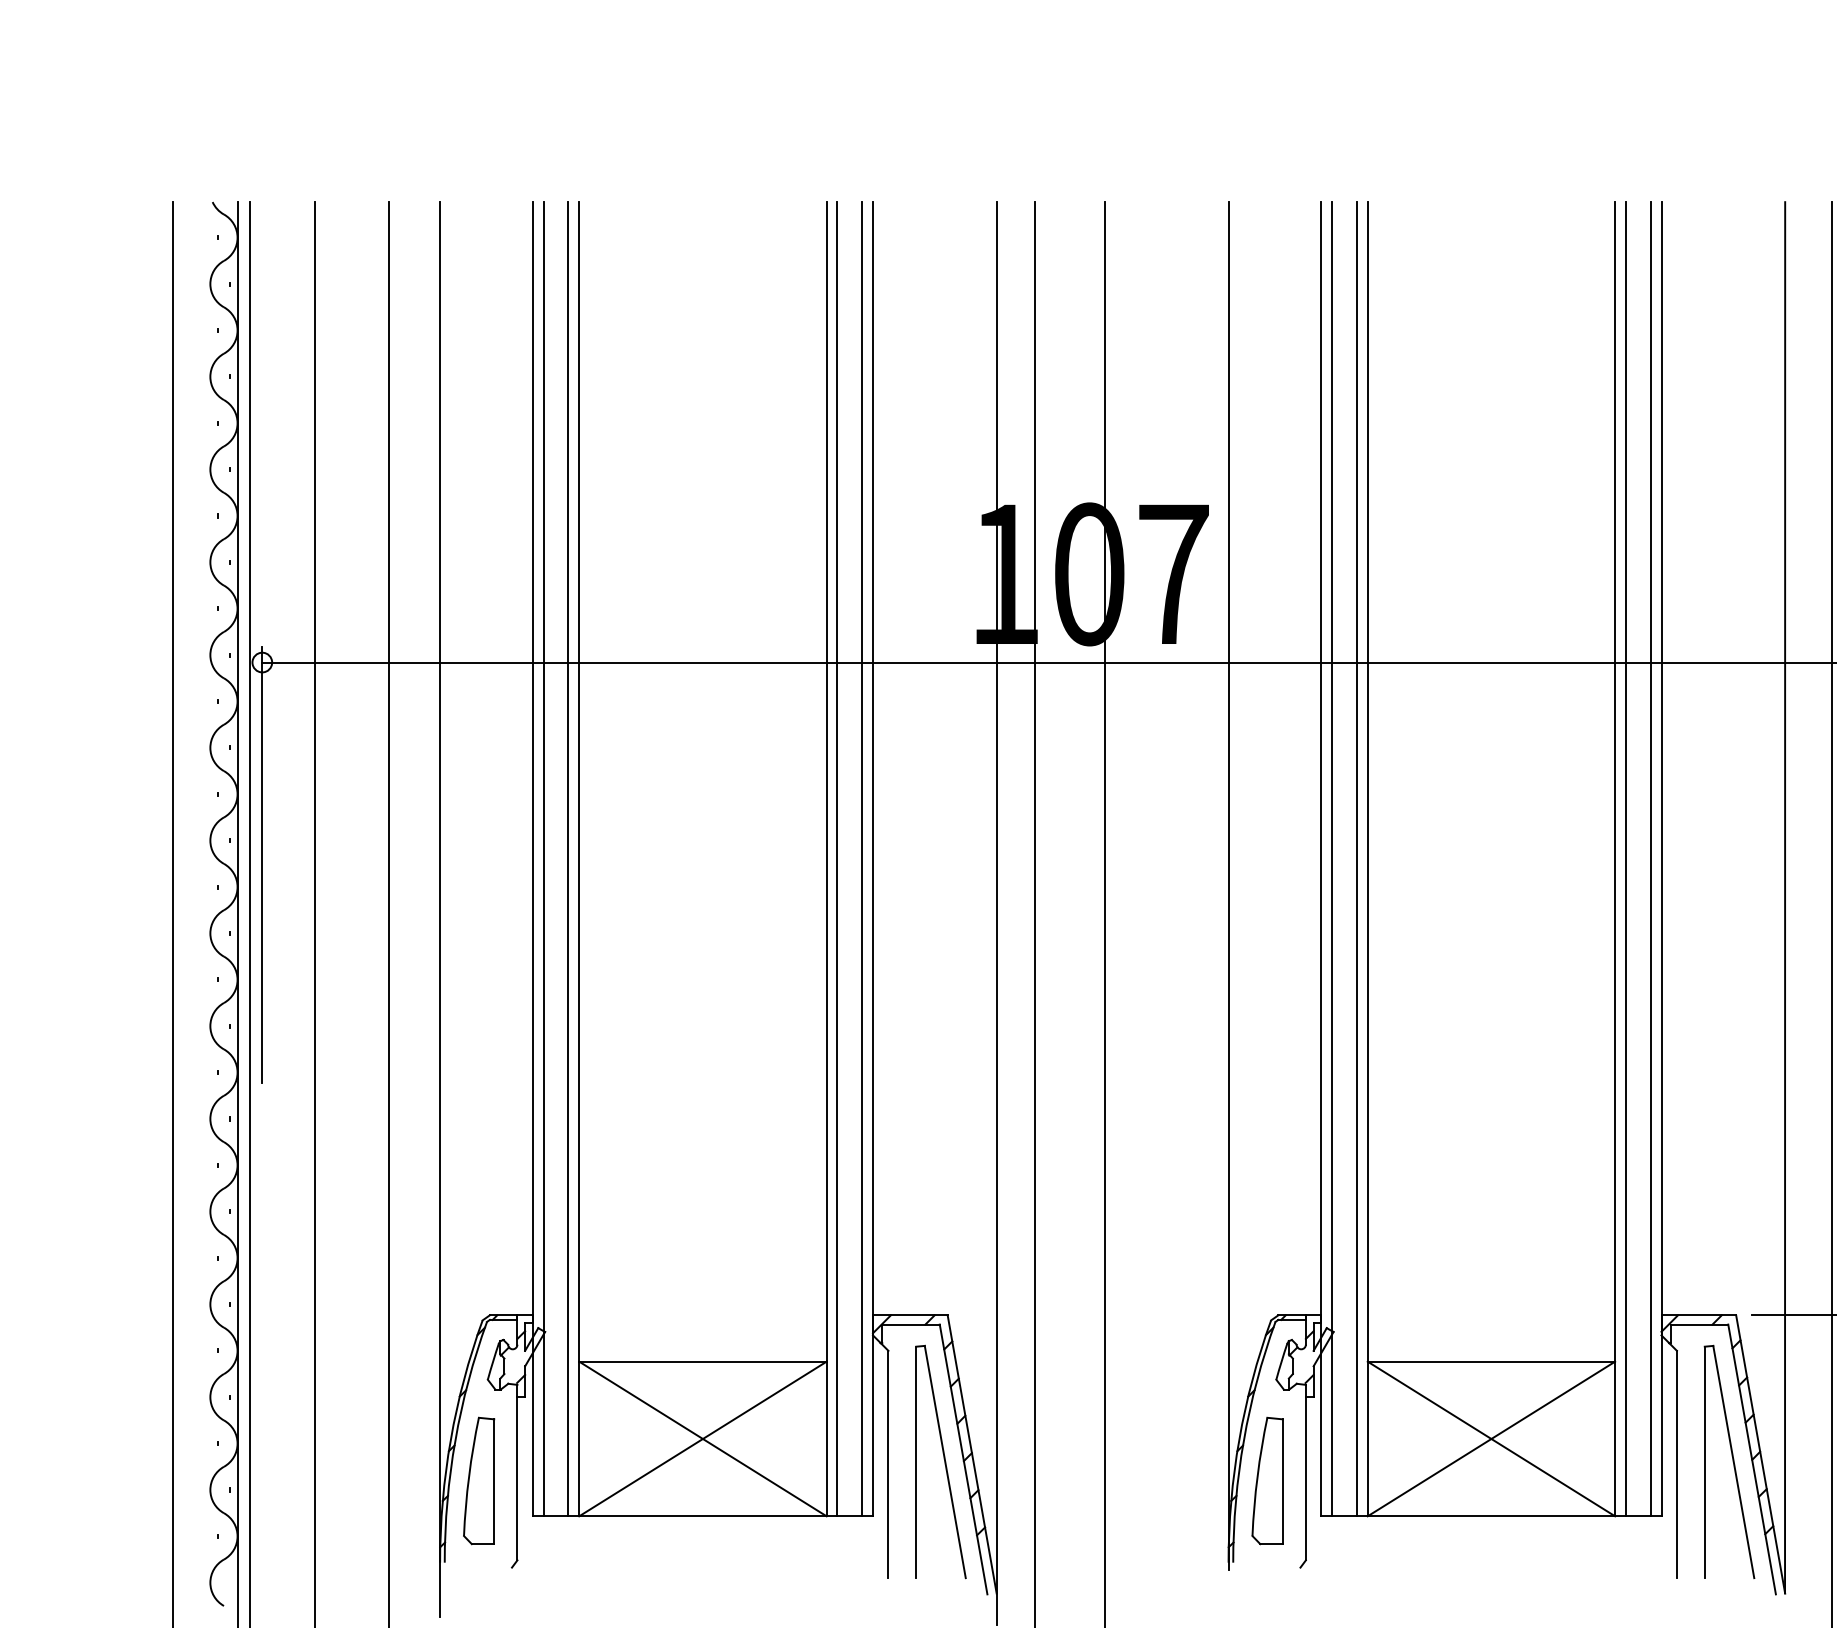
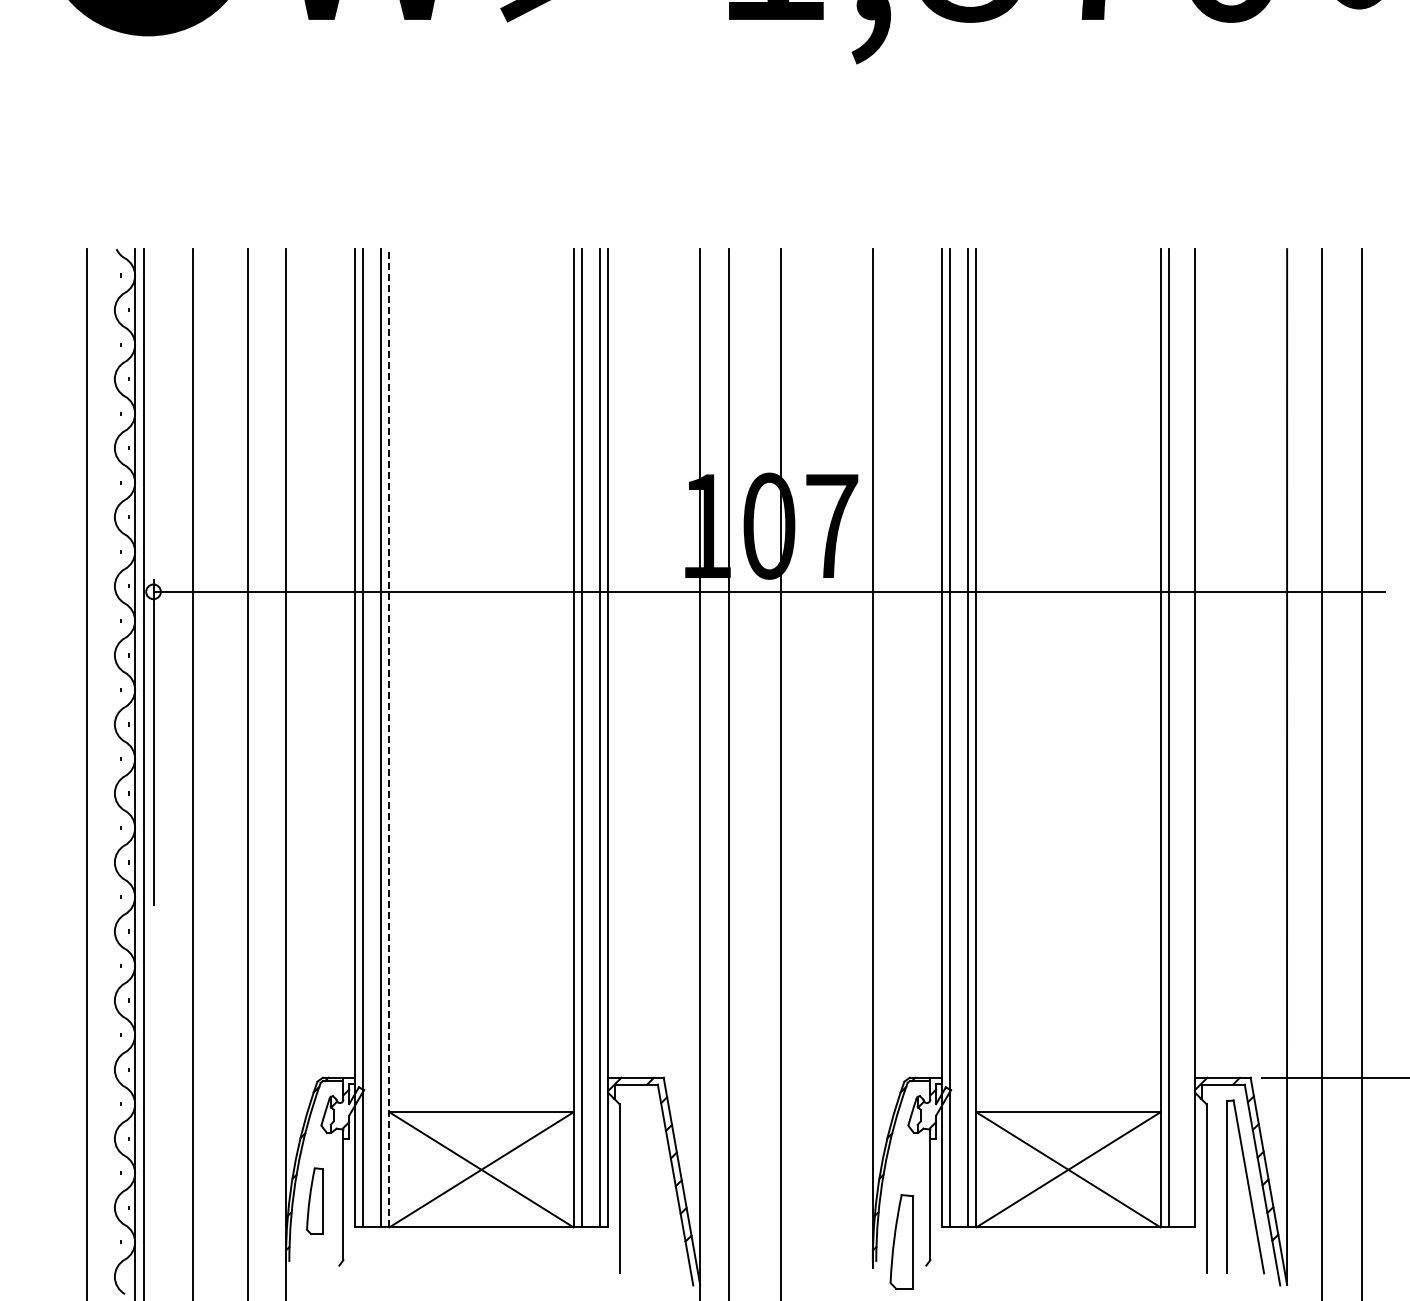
line: (579, 858) -> (389, 737), solid -> dashed
line: (1651, 859) -> (1187, 738), removed
part: (940, 1461) -> (658, 1186), removed
part: (478, 1481) -> (314, 1201), size x0.7
part: (1267, 1481) -> (901, 1242), moved

